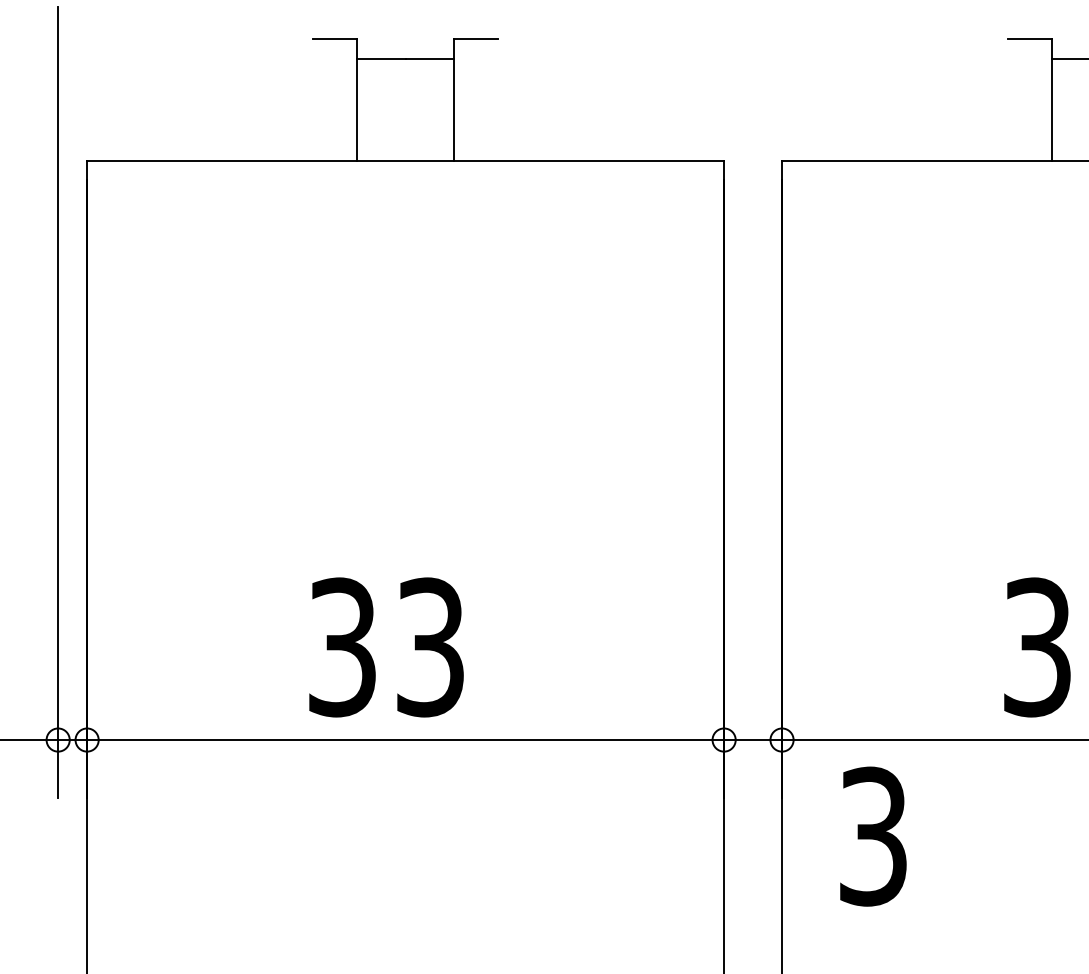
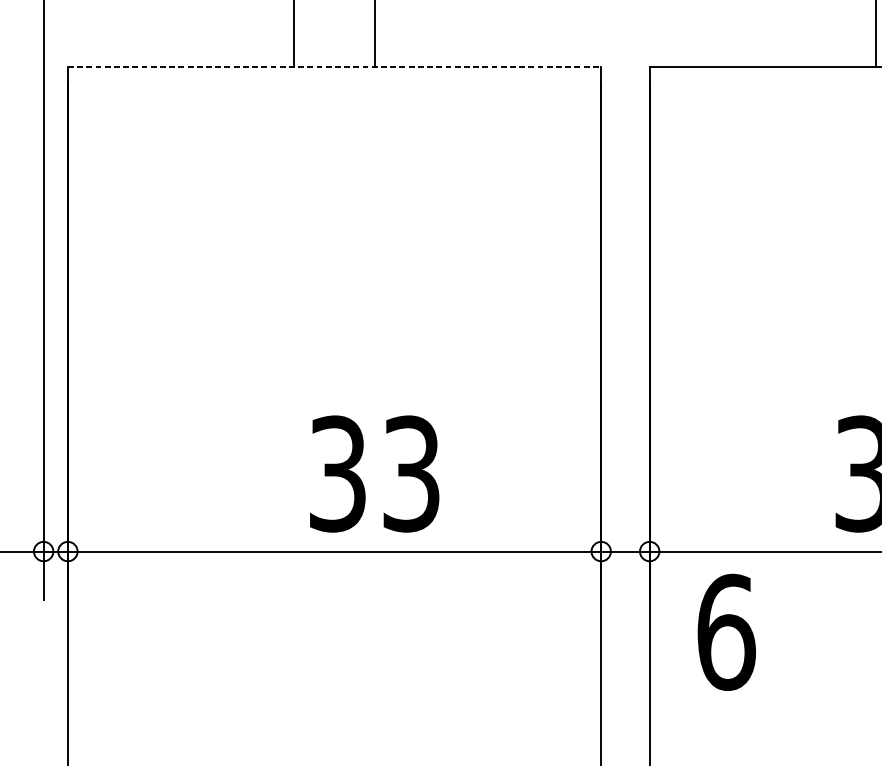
line: (405, 160) -> (334, 66), solid -> dashed
text: (386, 647) -> (374, 474), moved
text: (874, 836) -> (727, 632), 3 -> 6

